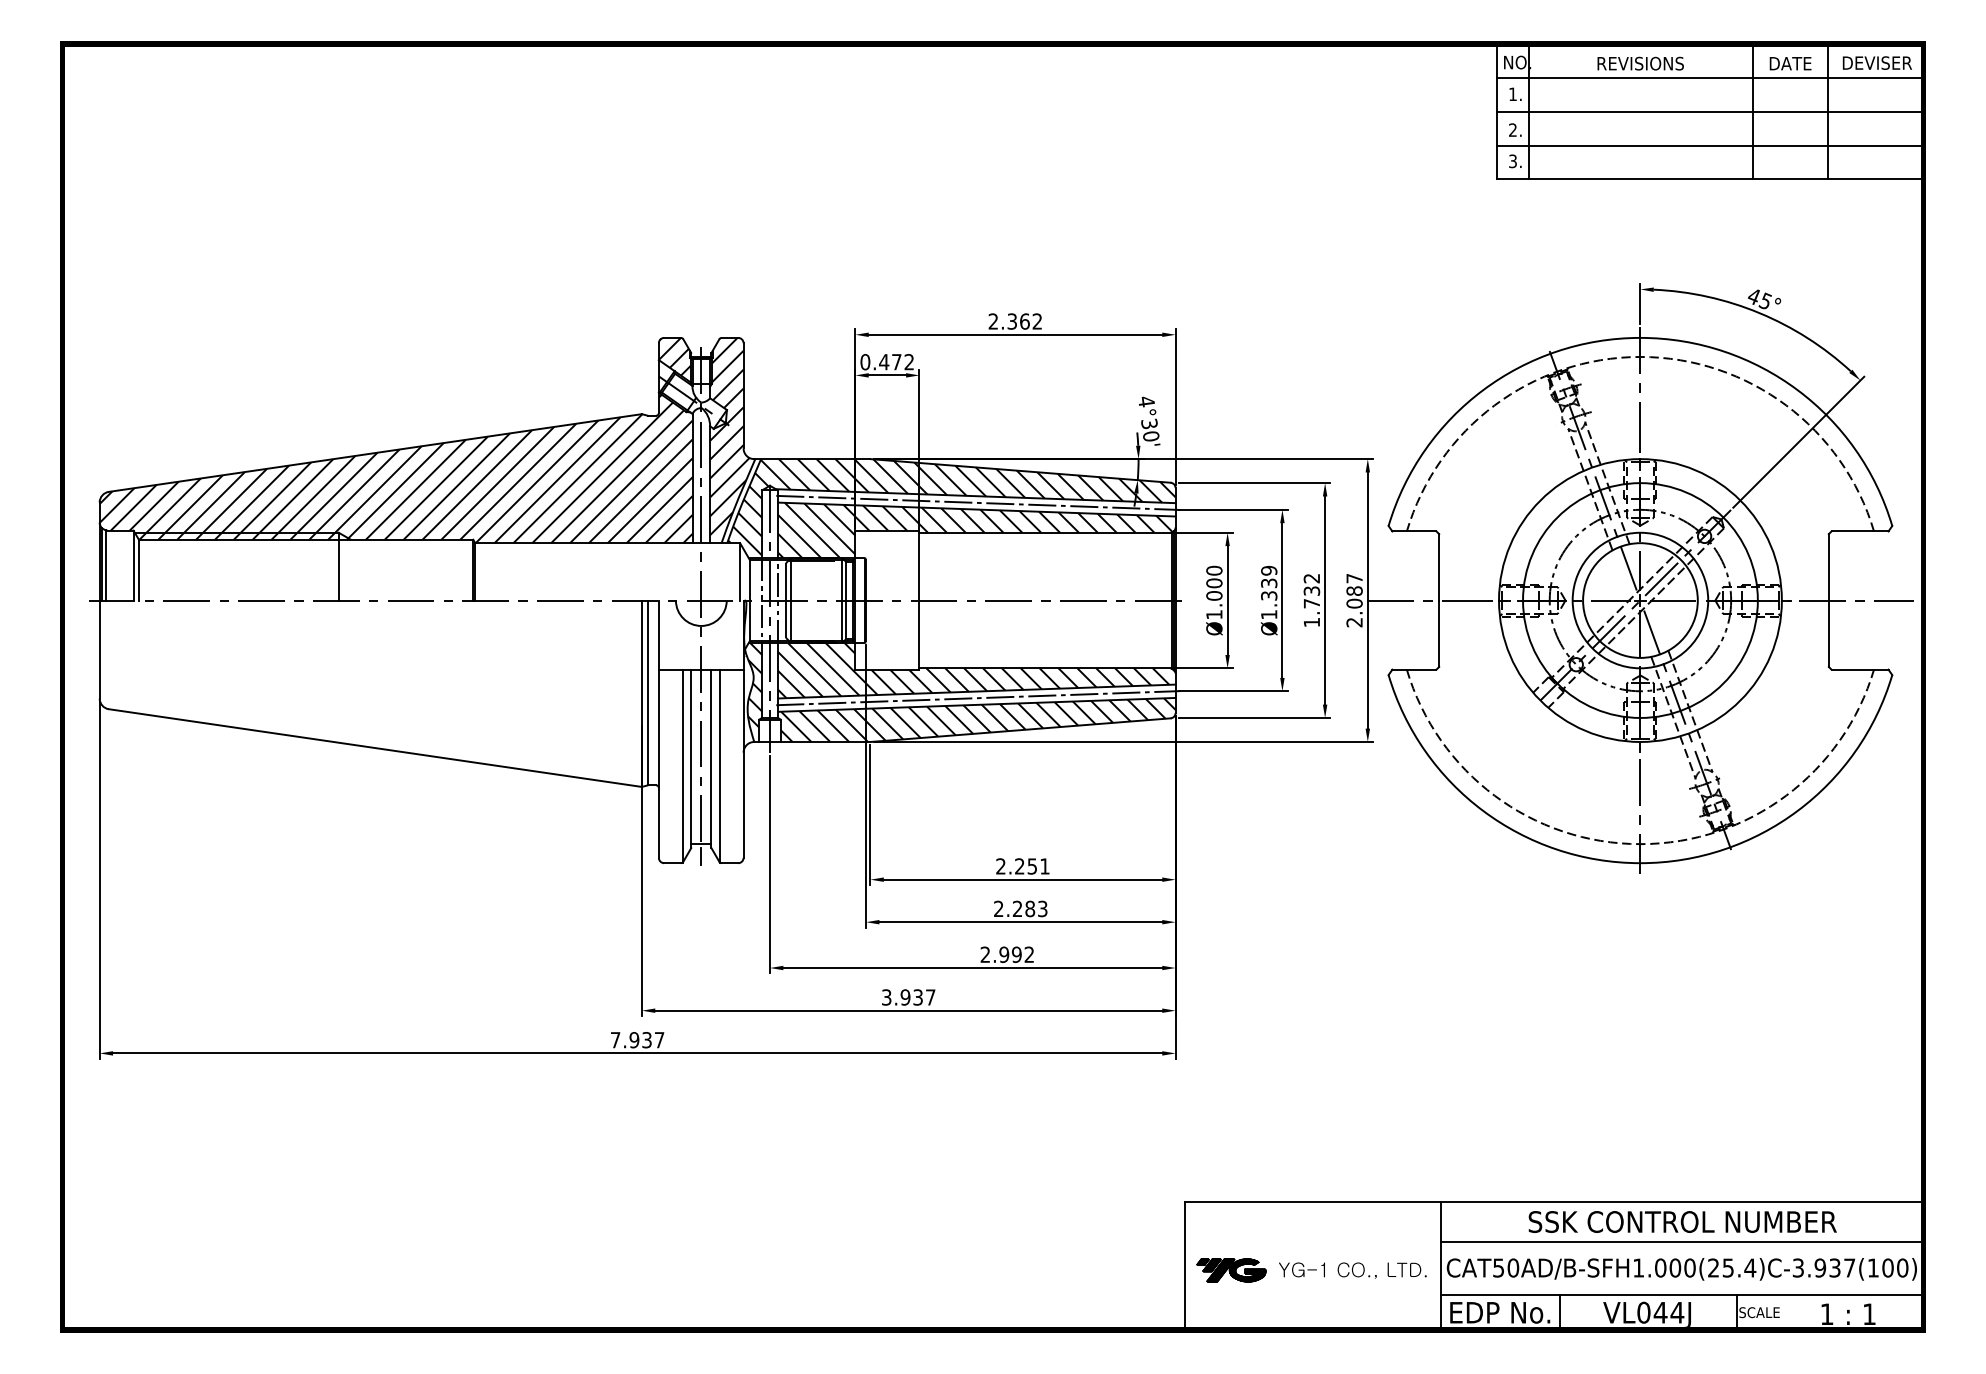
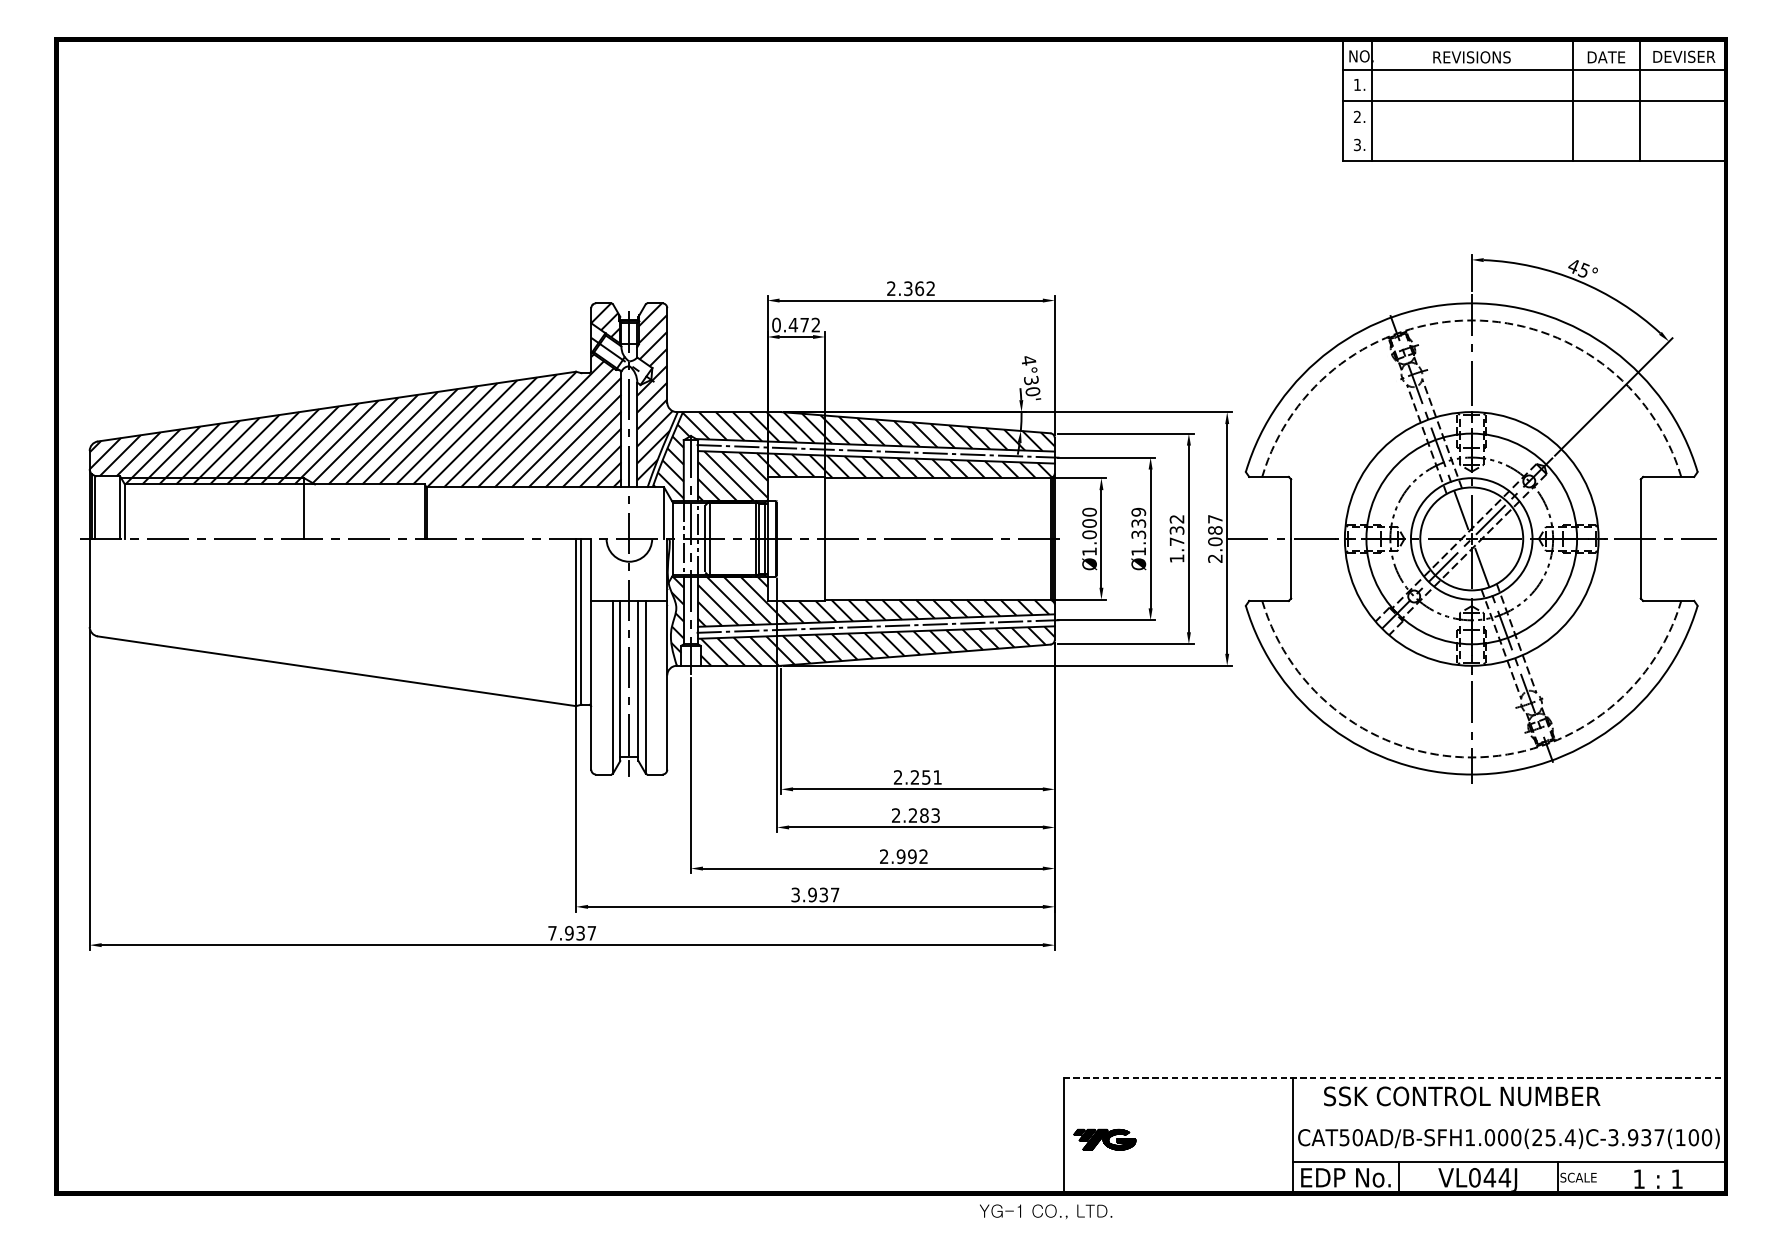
line: (1709, 146) -> (1533, 131), removed
line: (1555, 1202) -> (1395, 1078), solid -> dashed
text: (1682, 1221) -> (1461, 1095), moved
line: (1682, 1242) -> (1509, 1114), removed
text: (1352, 1270) -> (1045, 1211), moved

